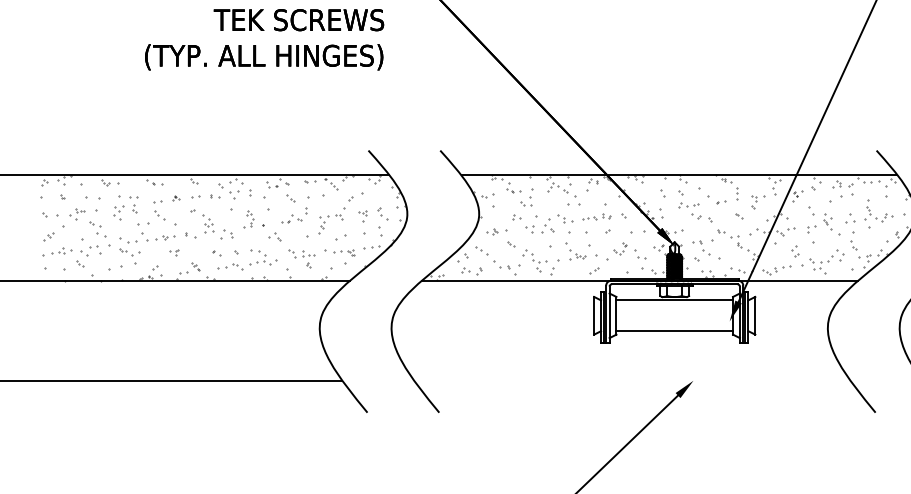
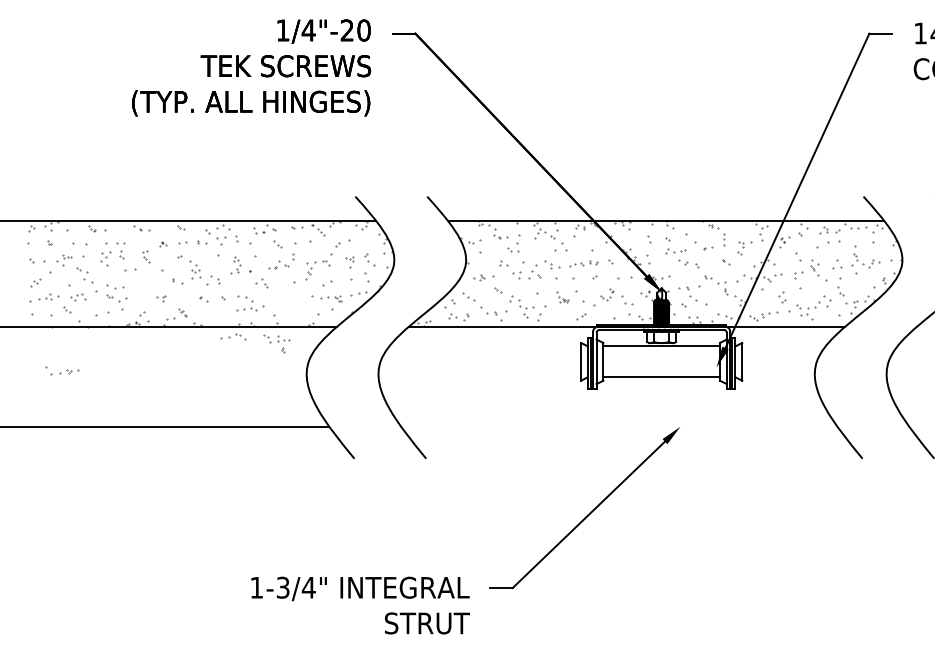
part: (159, 210) -> (146, 256), size x0.6
part: (158, 236) -> (62, 370), moved
part: (90, 251) -> (77, 297), size x0.7
part: (575, 251) -> (562, 297), size x0.6
part: (301, 258) -> (276, 343), moved
part: (230, 266) -> (233, 336), moved

